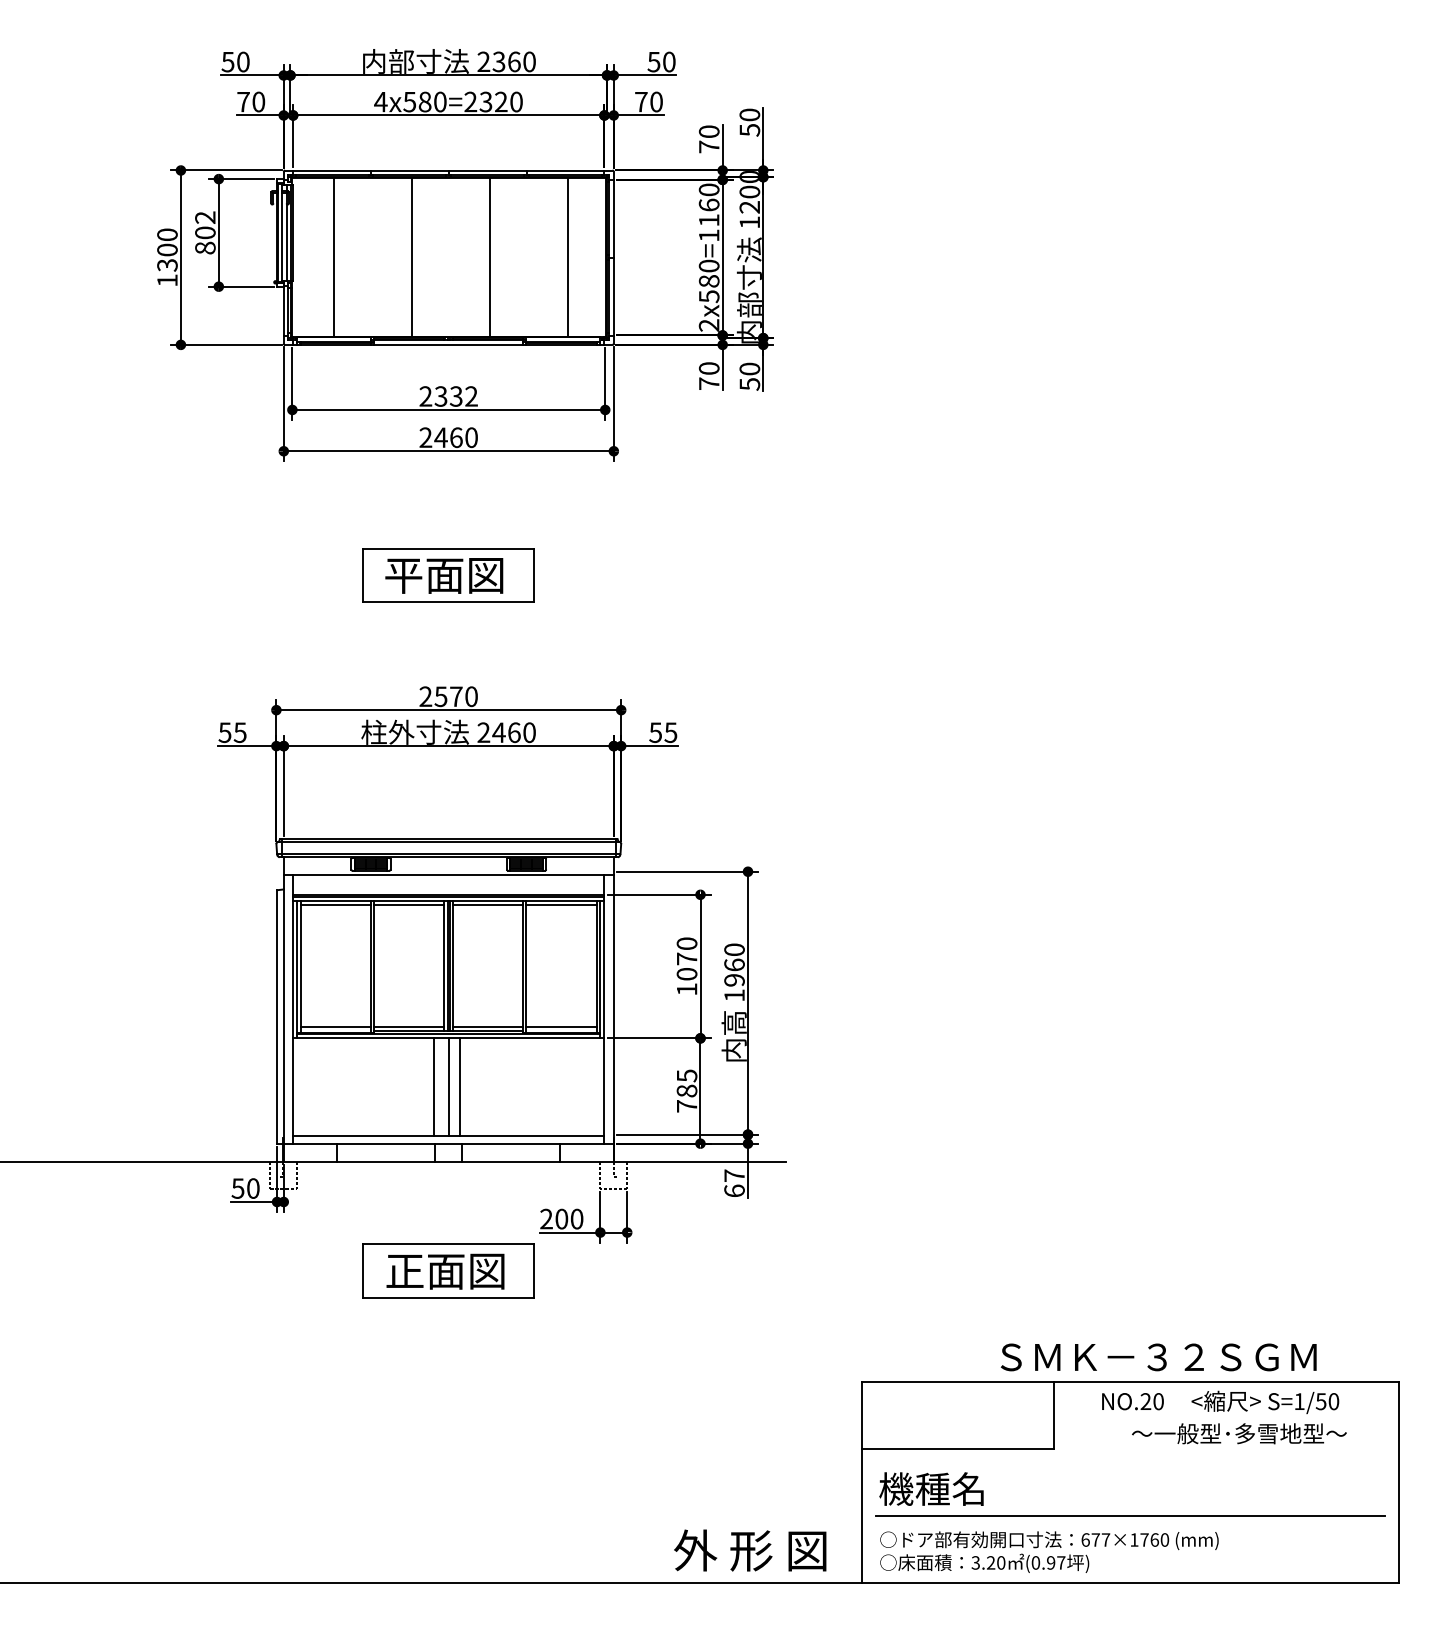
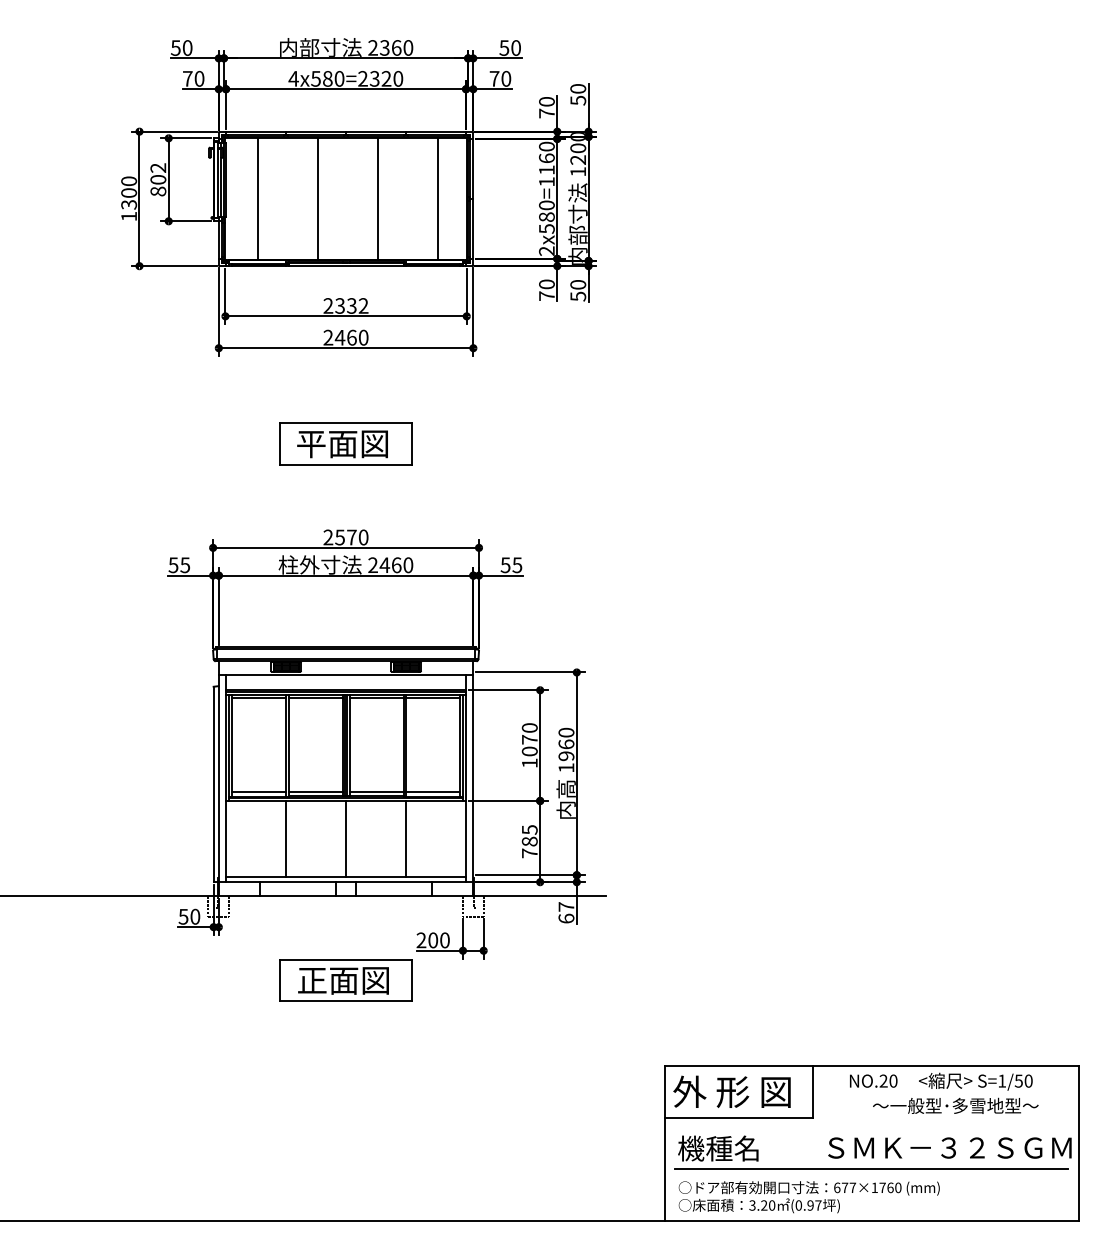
line: (433, 1087) -> (285, 838), moved
line: (459, 1087) -> (406, 838), moved
text: (1158, 1357) -> (949, 1148), moved
text: (750, 1550) -> (732, 1091), moved

